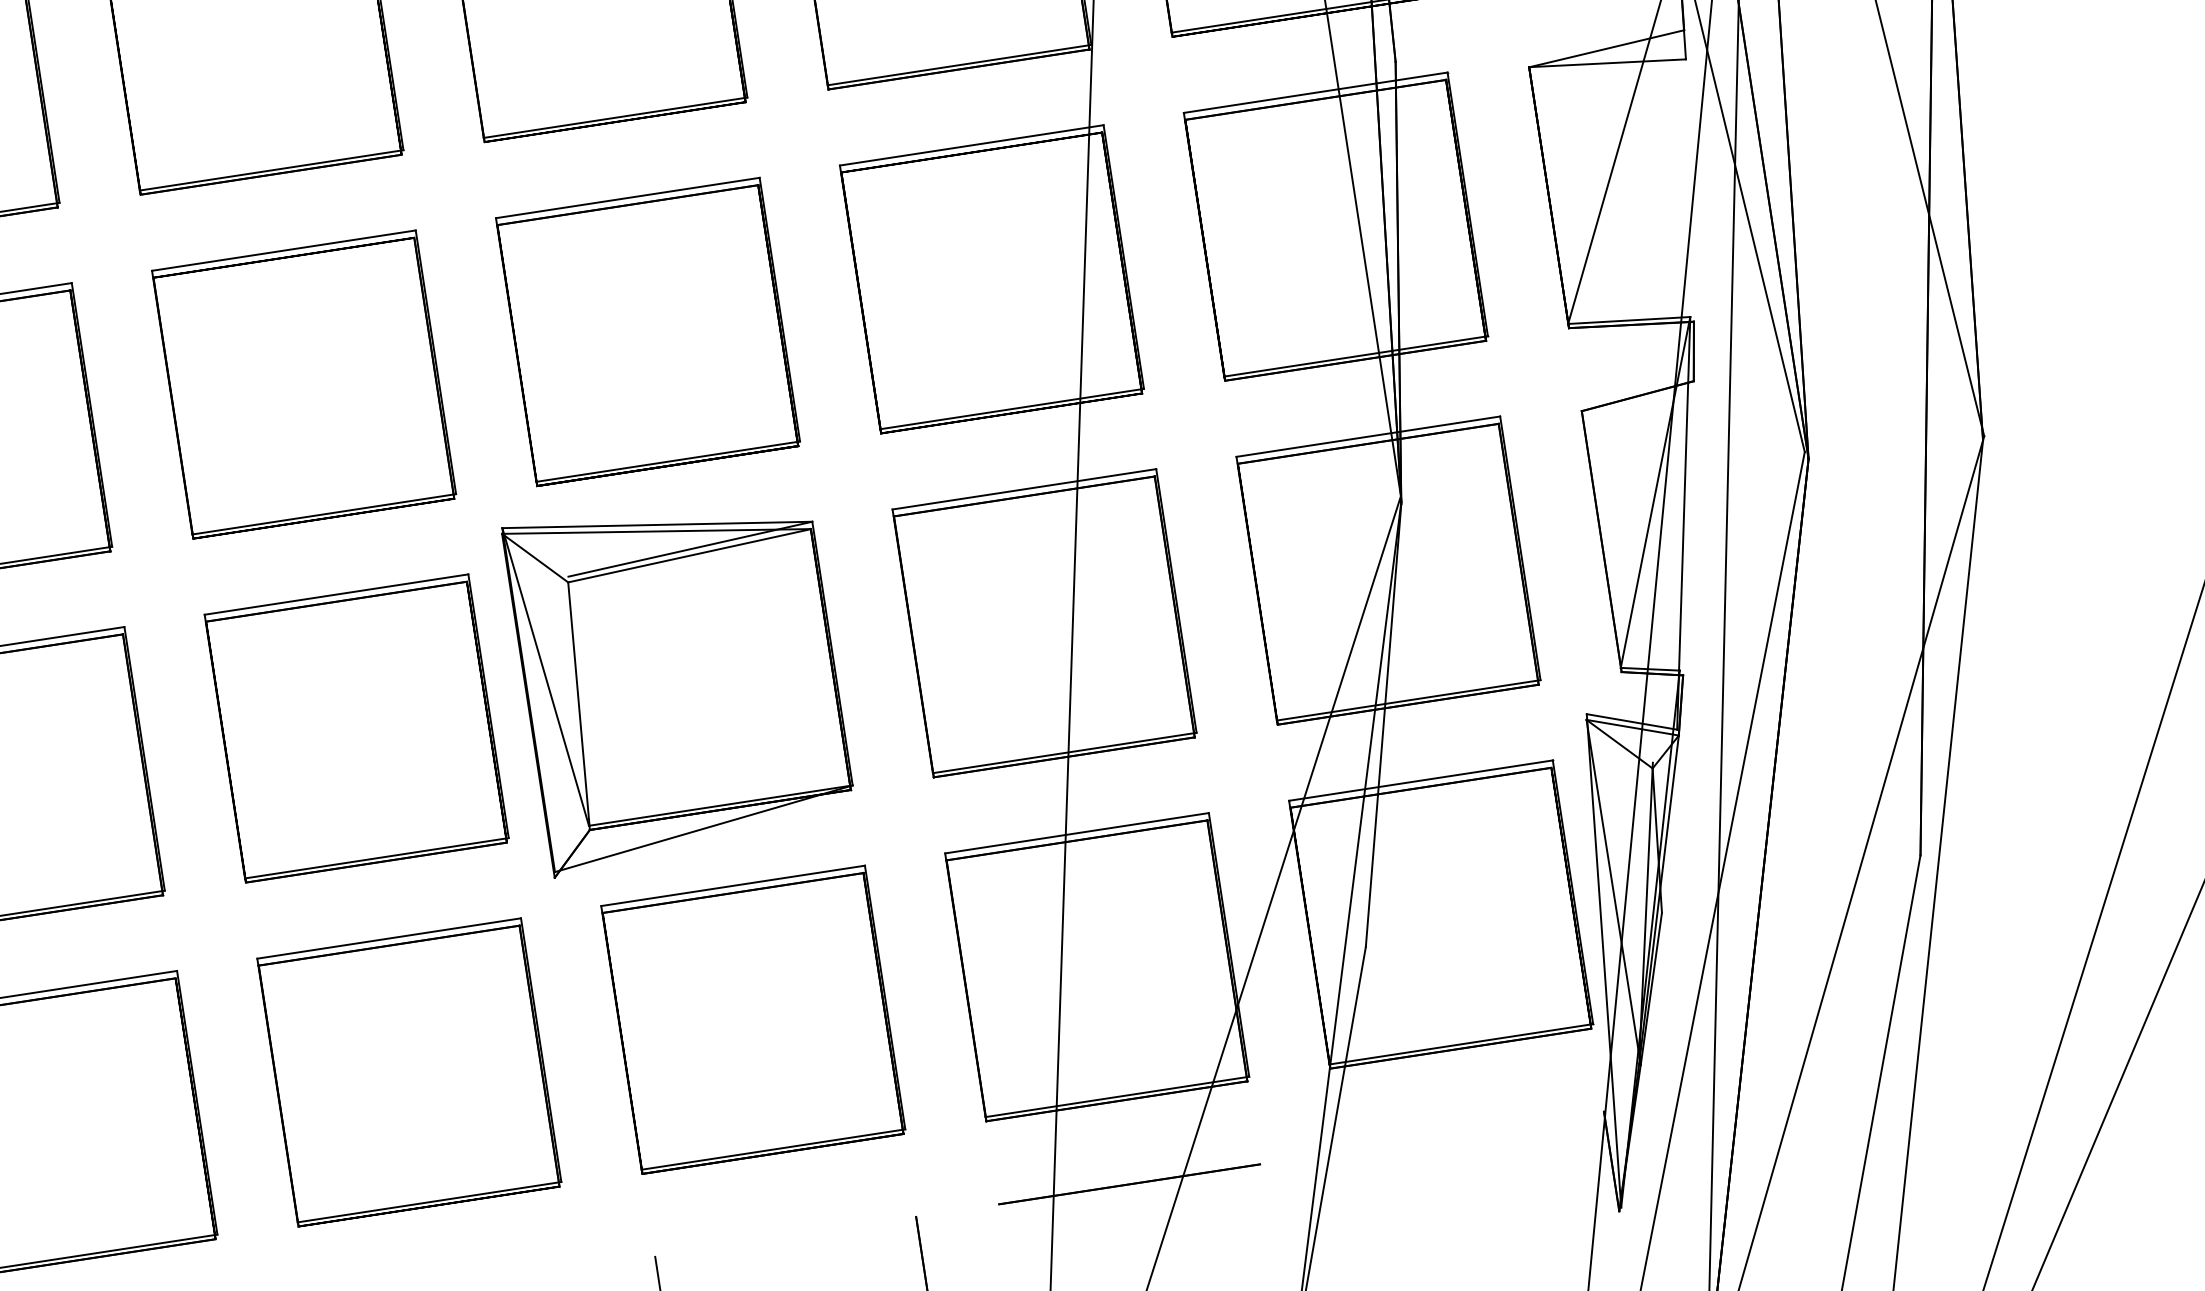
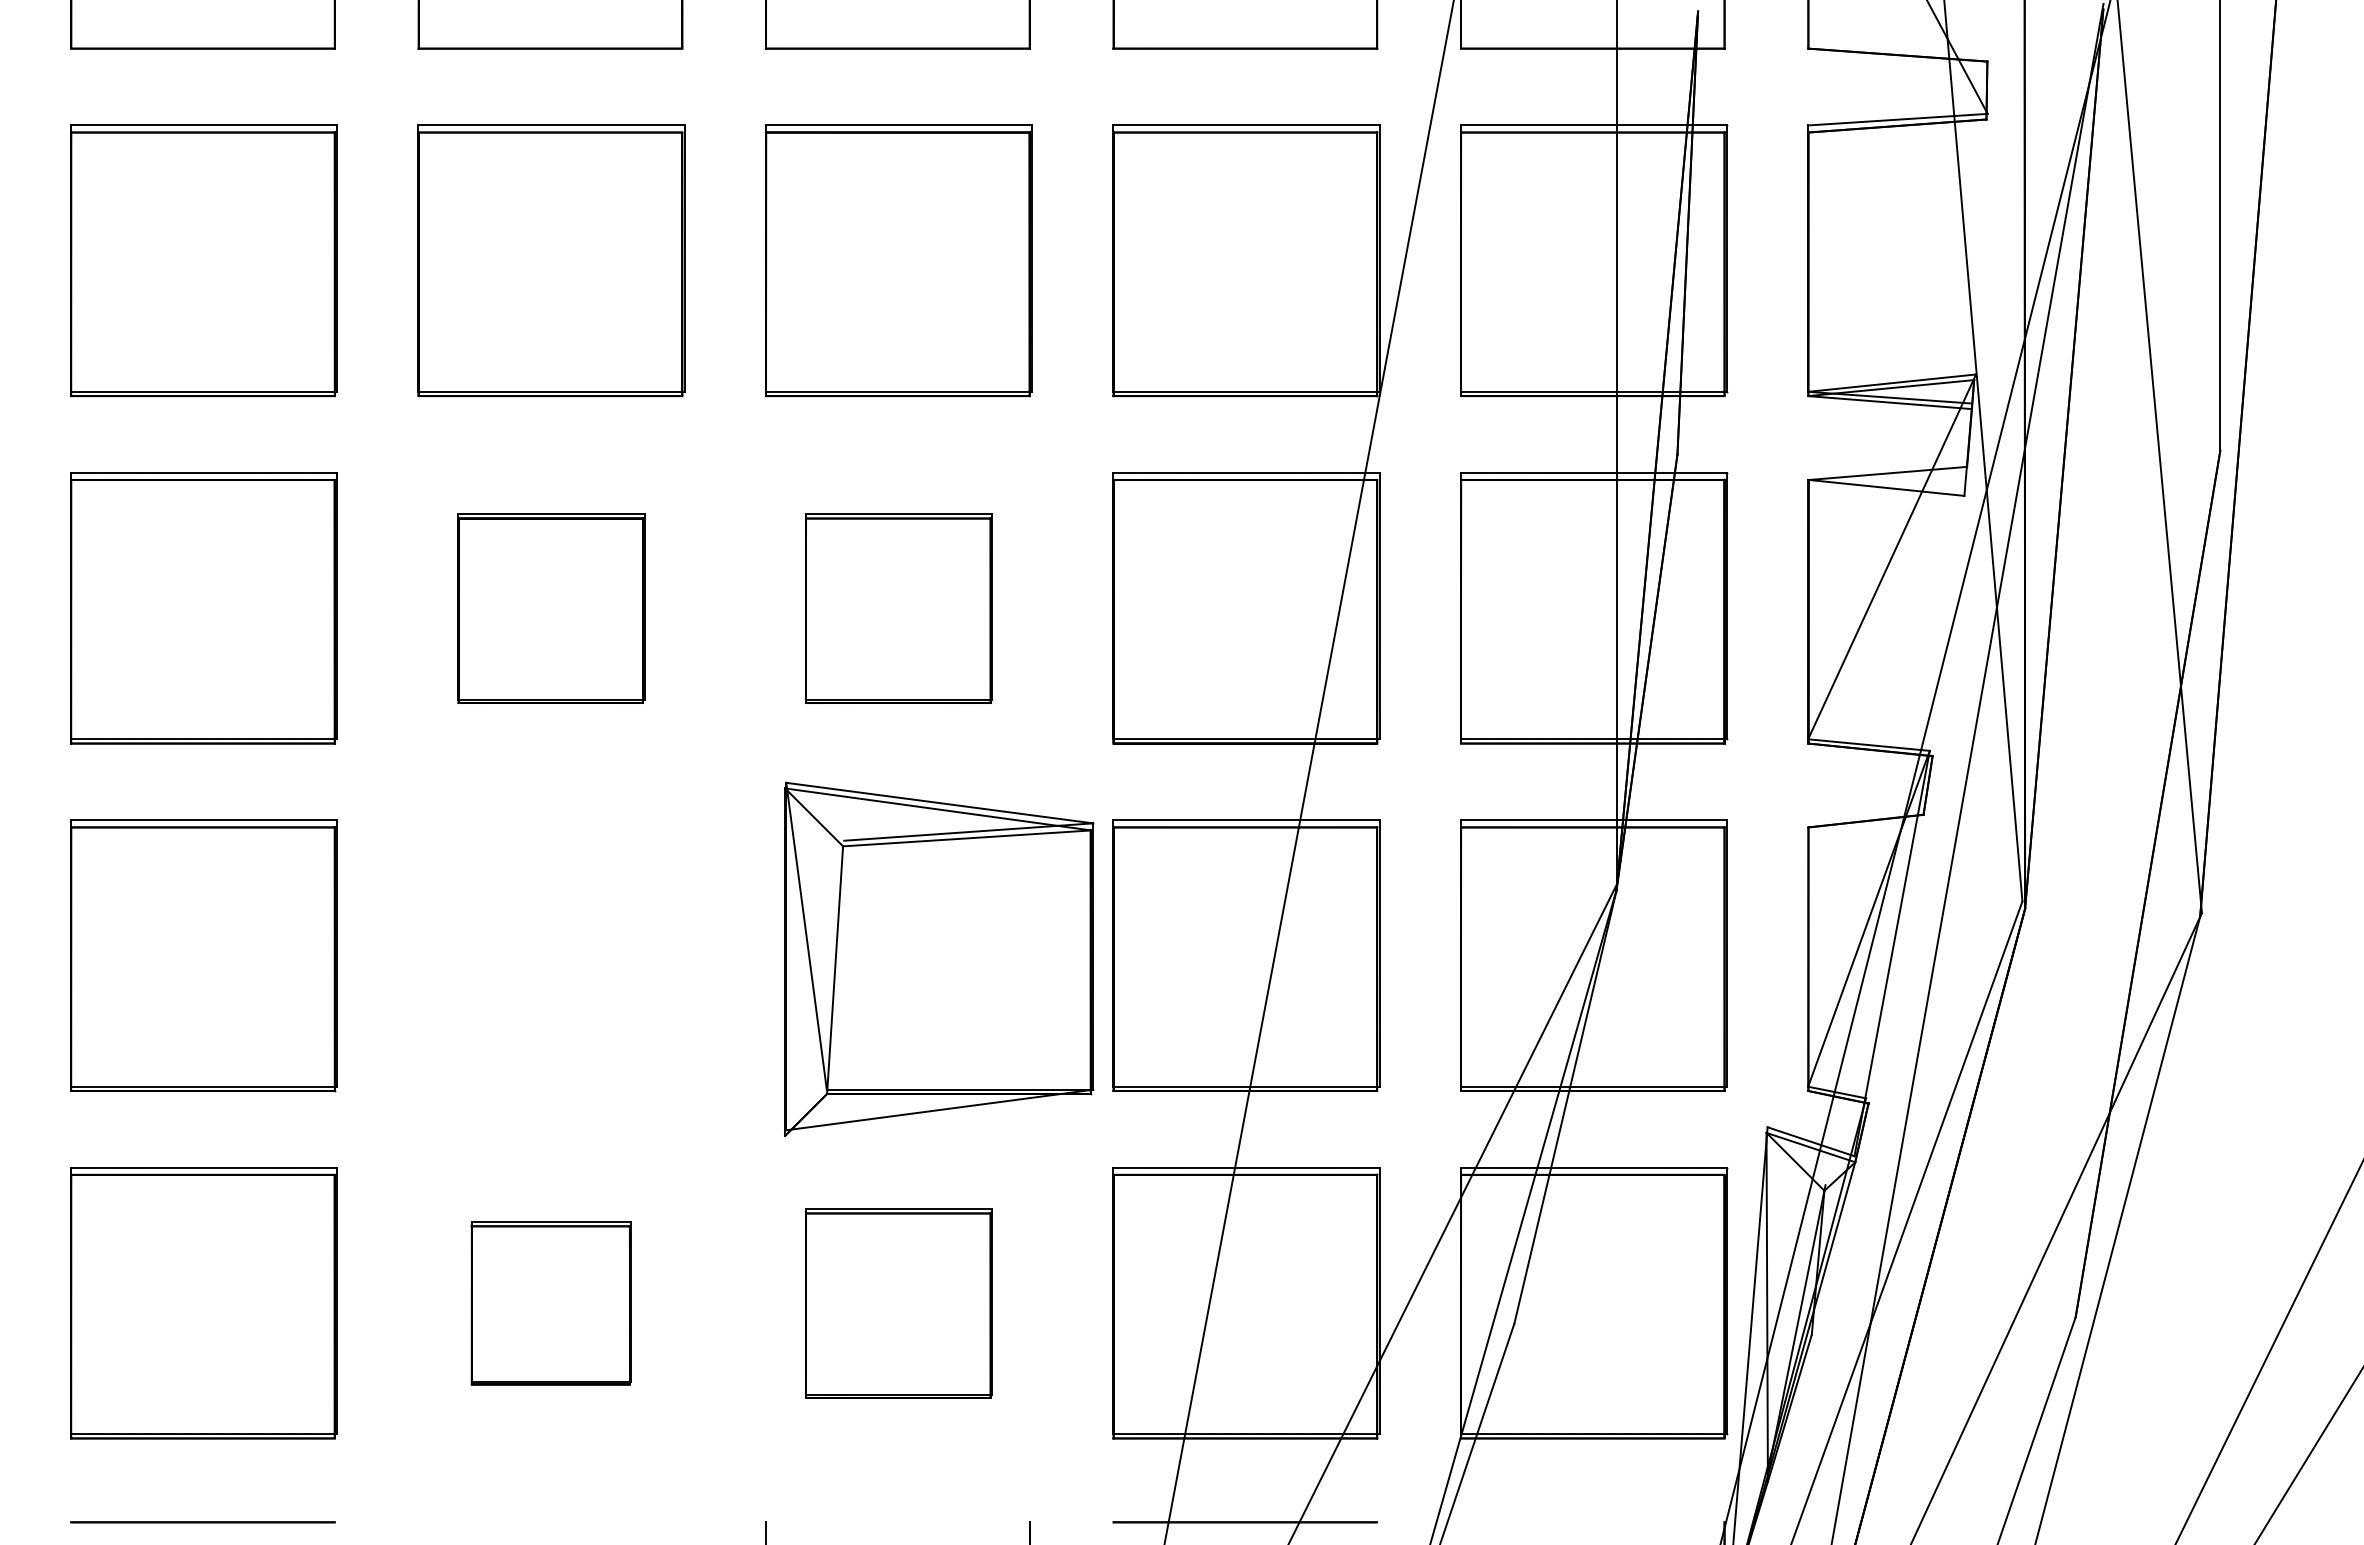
part: (647, 332) -> (898, 608), size x0.7
part: (304, 384) -> (551, 608), size x0.7
part: (680, 679) -> (939, 959), moved
part: (356, 728) -> (551, 955), removed
part: (753, 1020) -> (898, 1303), size x0.7
part: (409, 1072) -> (551, 1303), size x0.6

